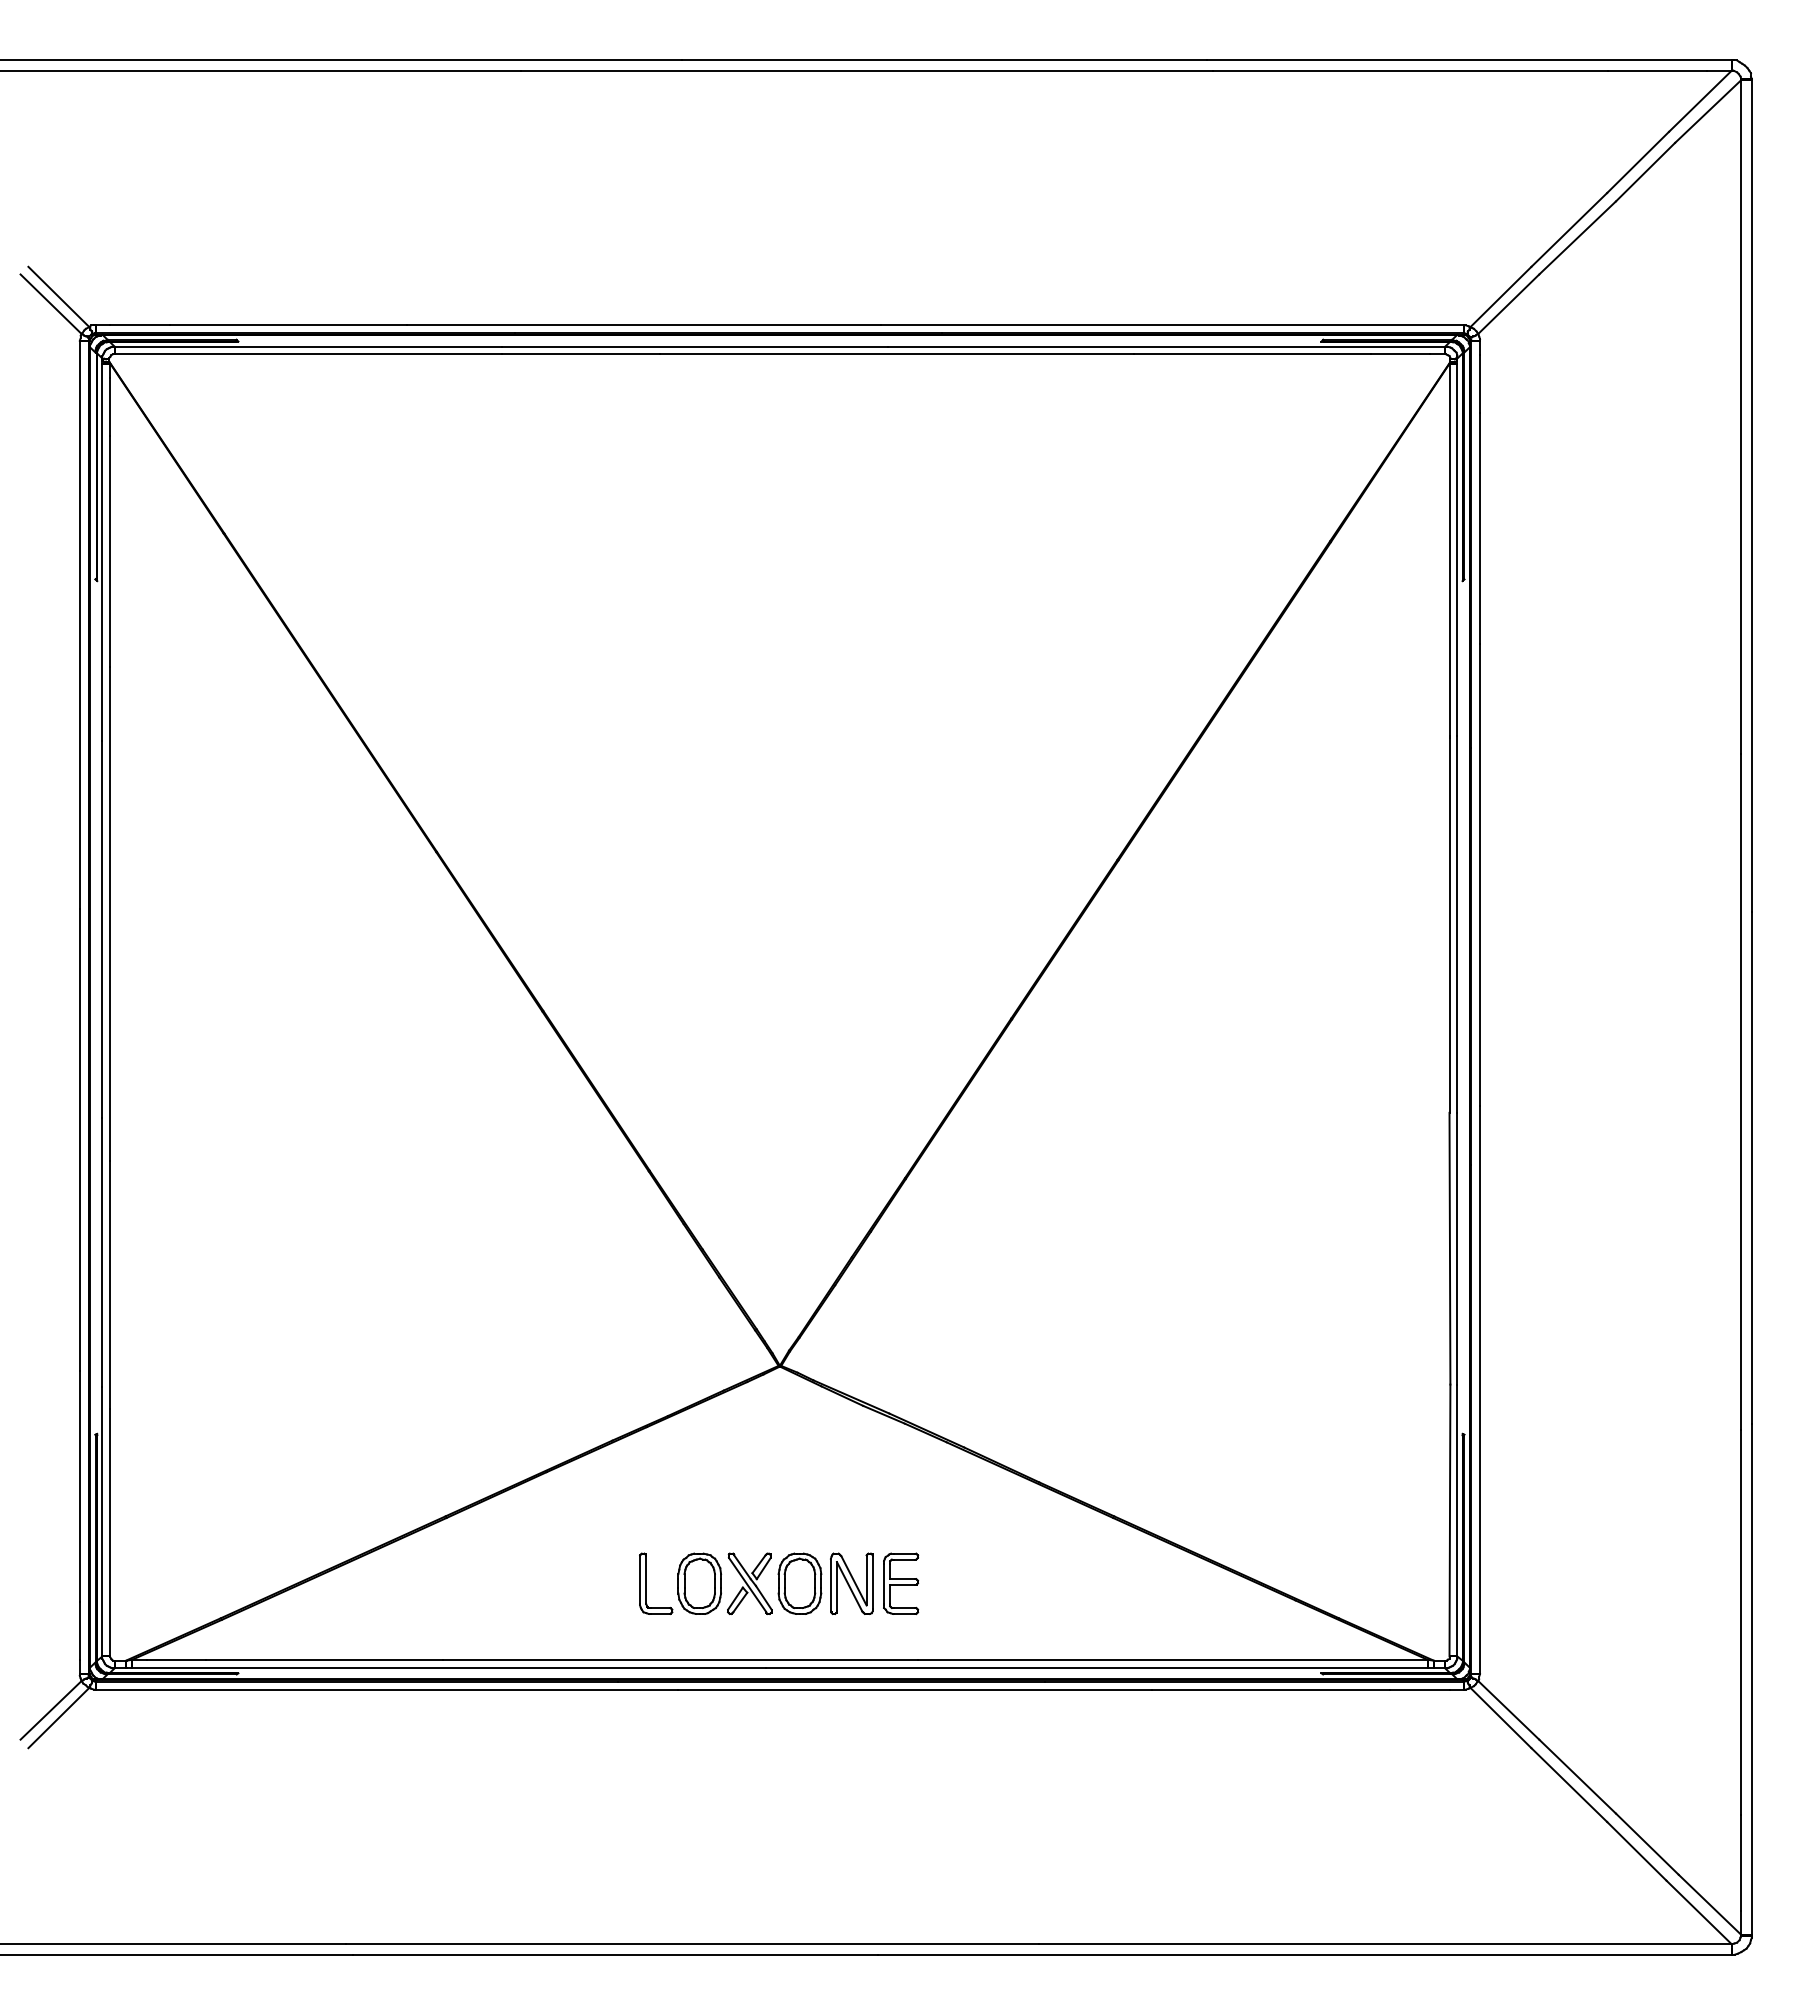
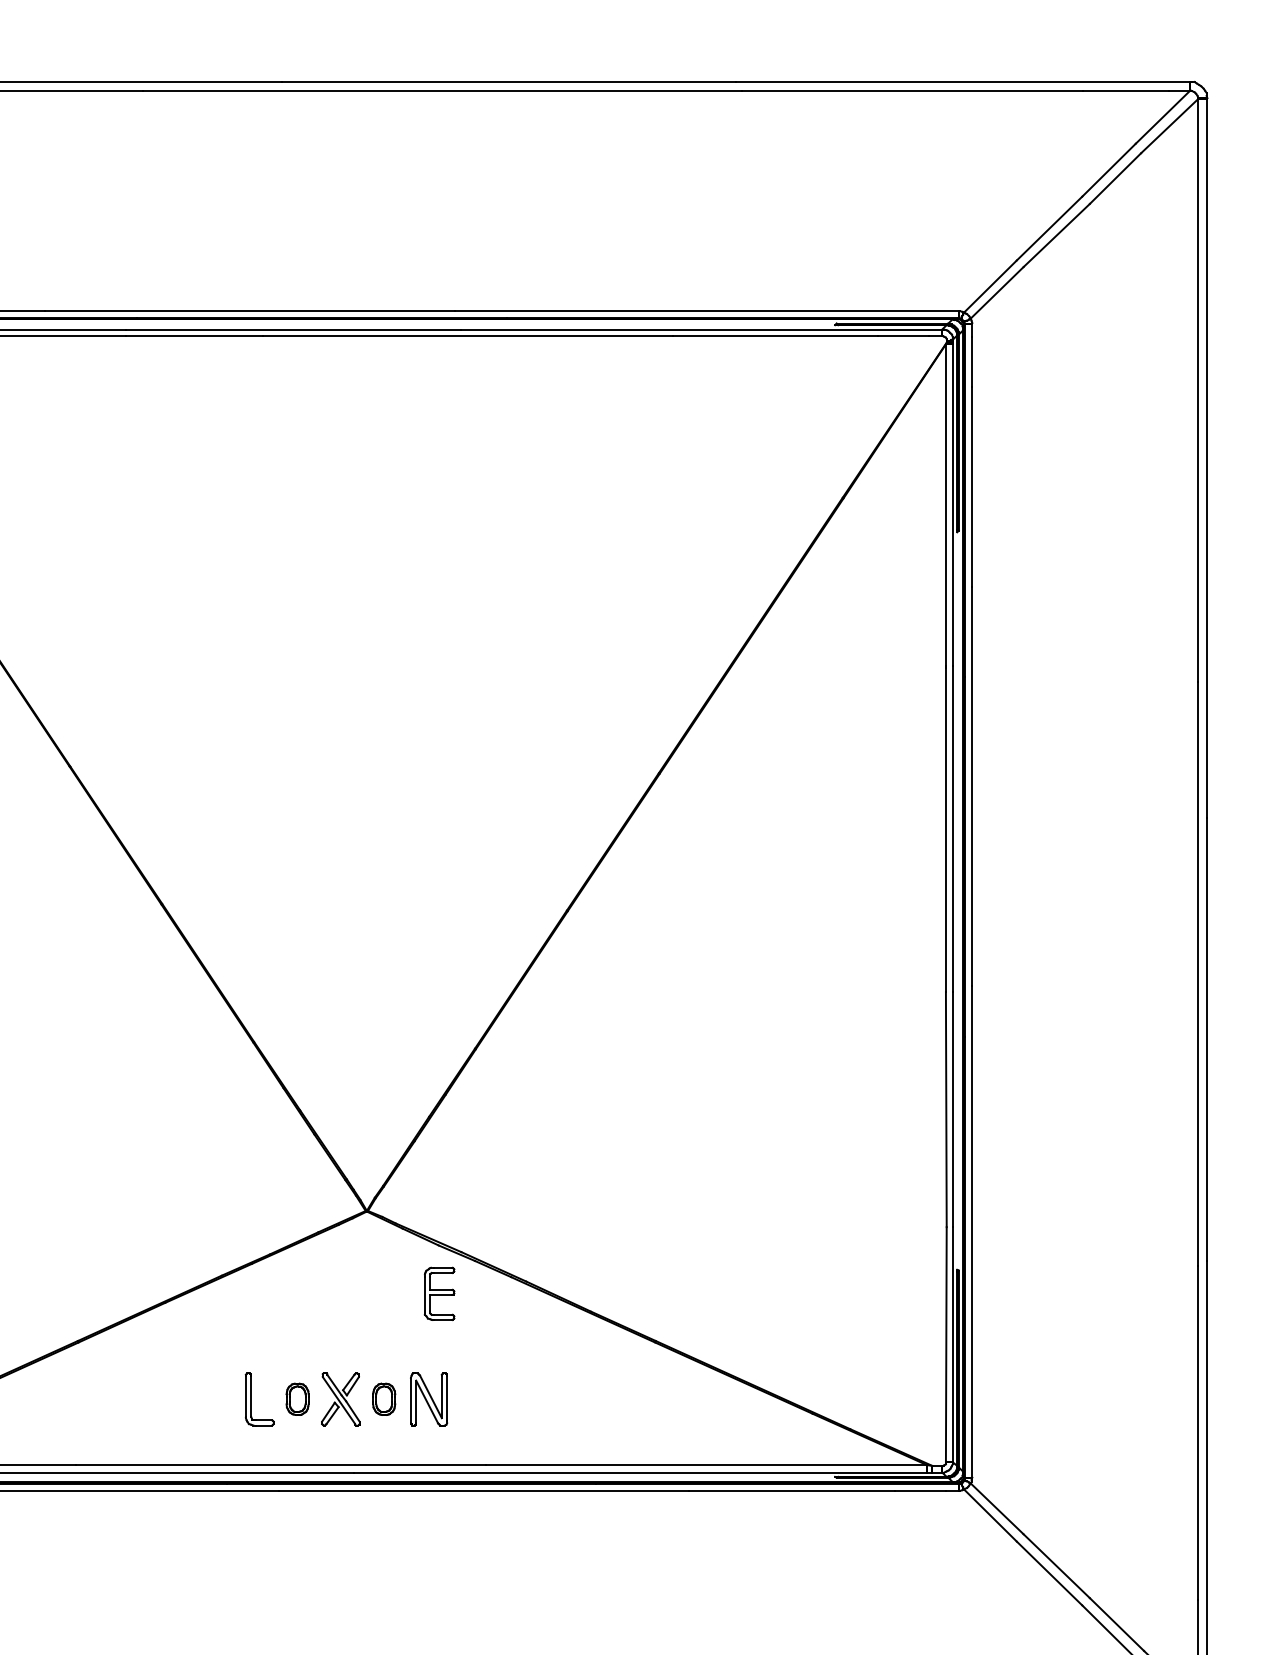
part: (699, 1583) -> (297, 1399), size x0.6
part: (799, 1583) -> (383, 1399), size x0.6
part: (901, 1583) -> (440, 1293), moved

